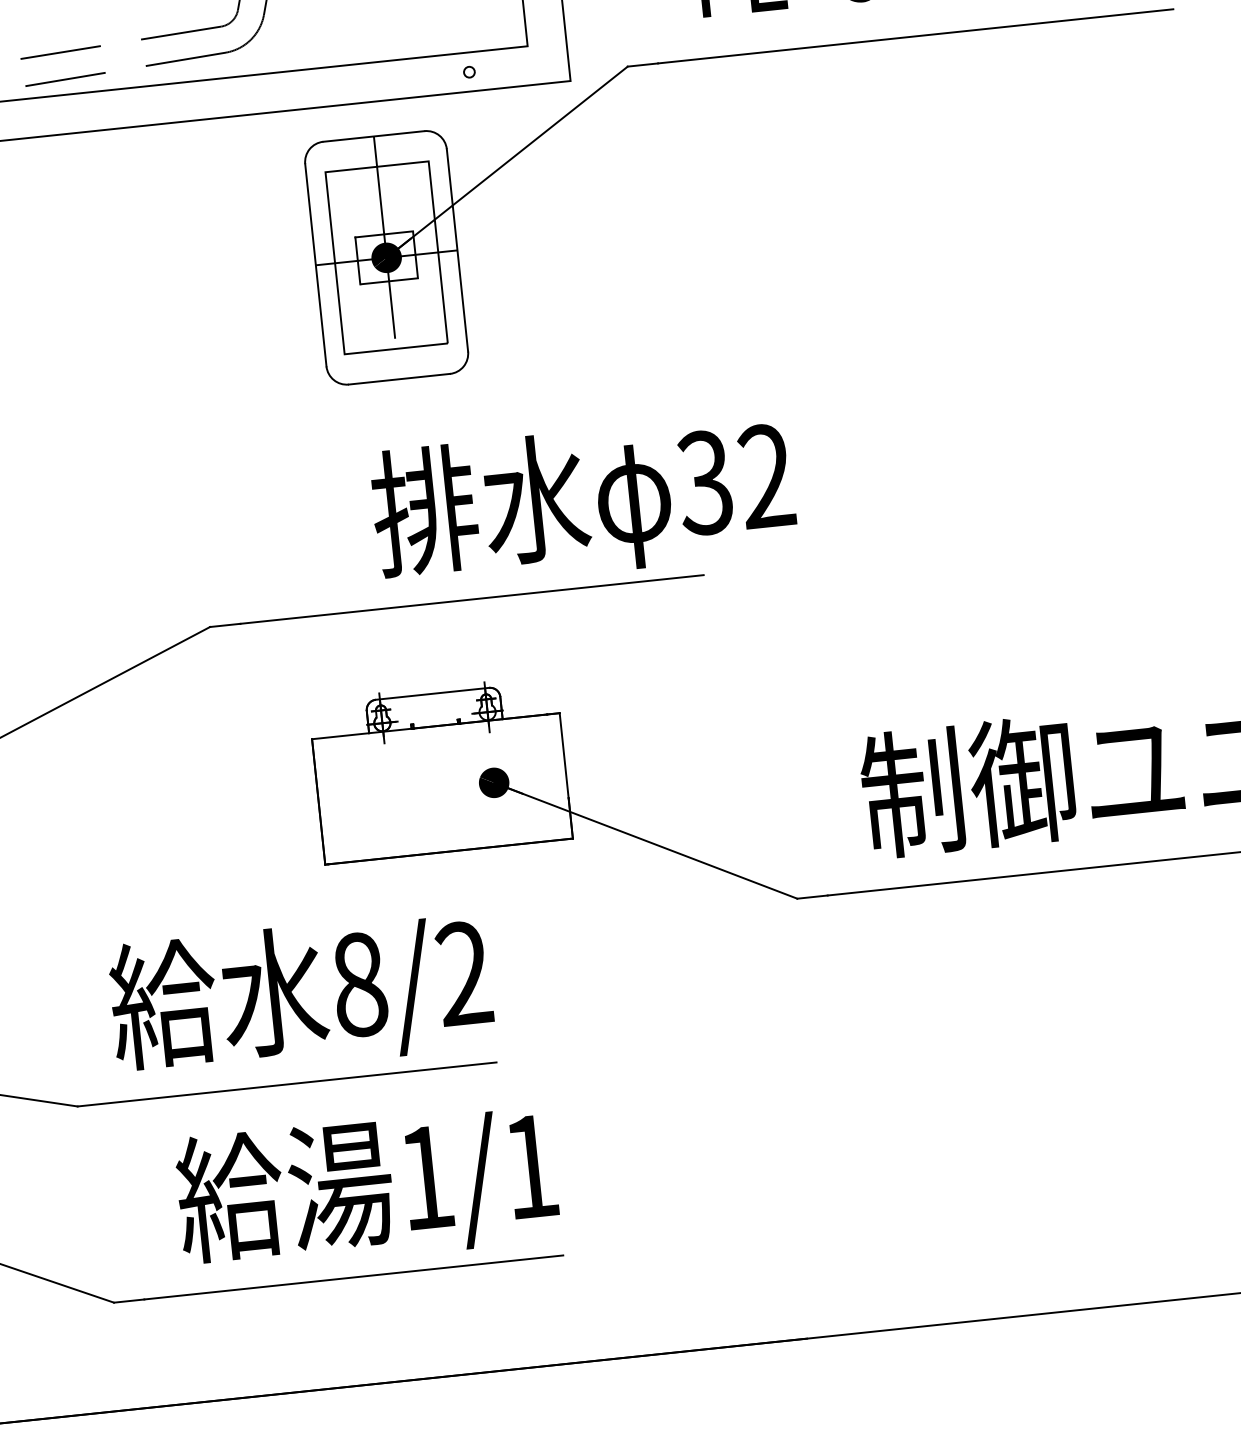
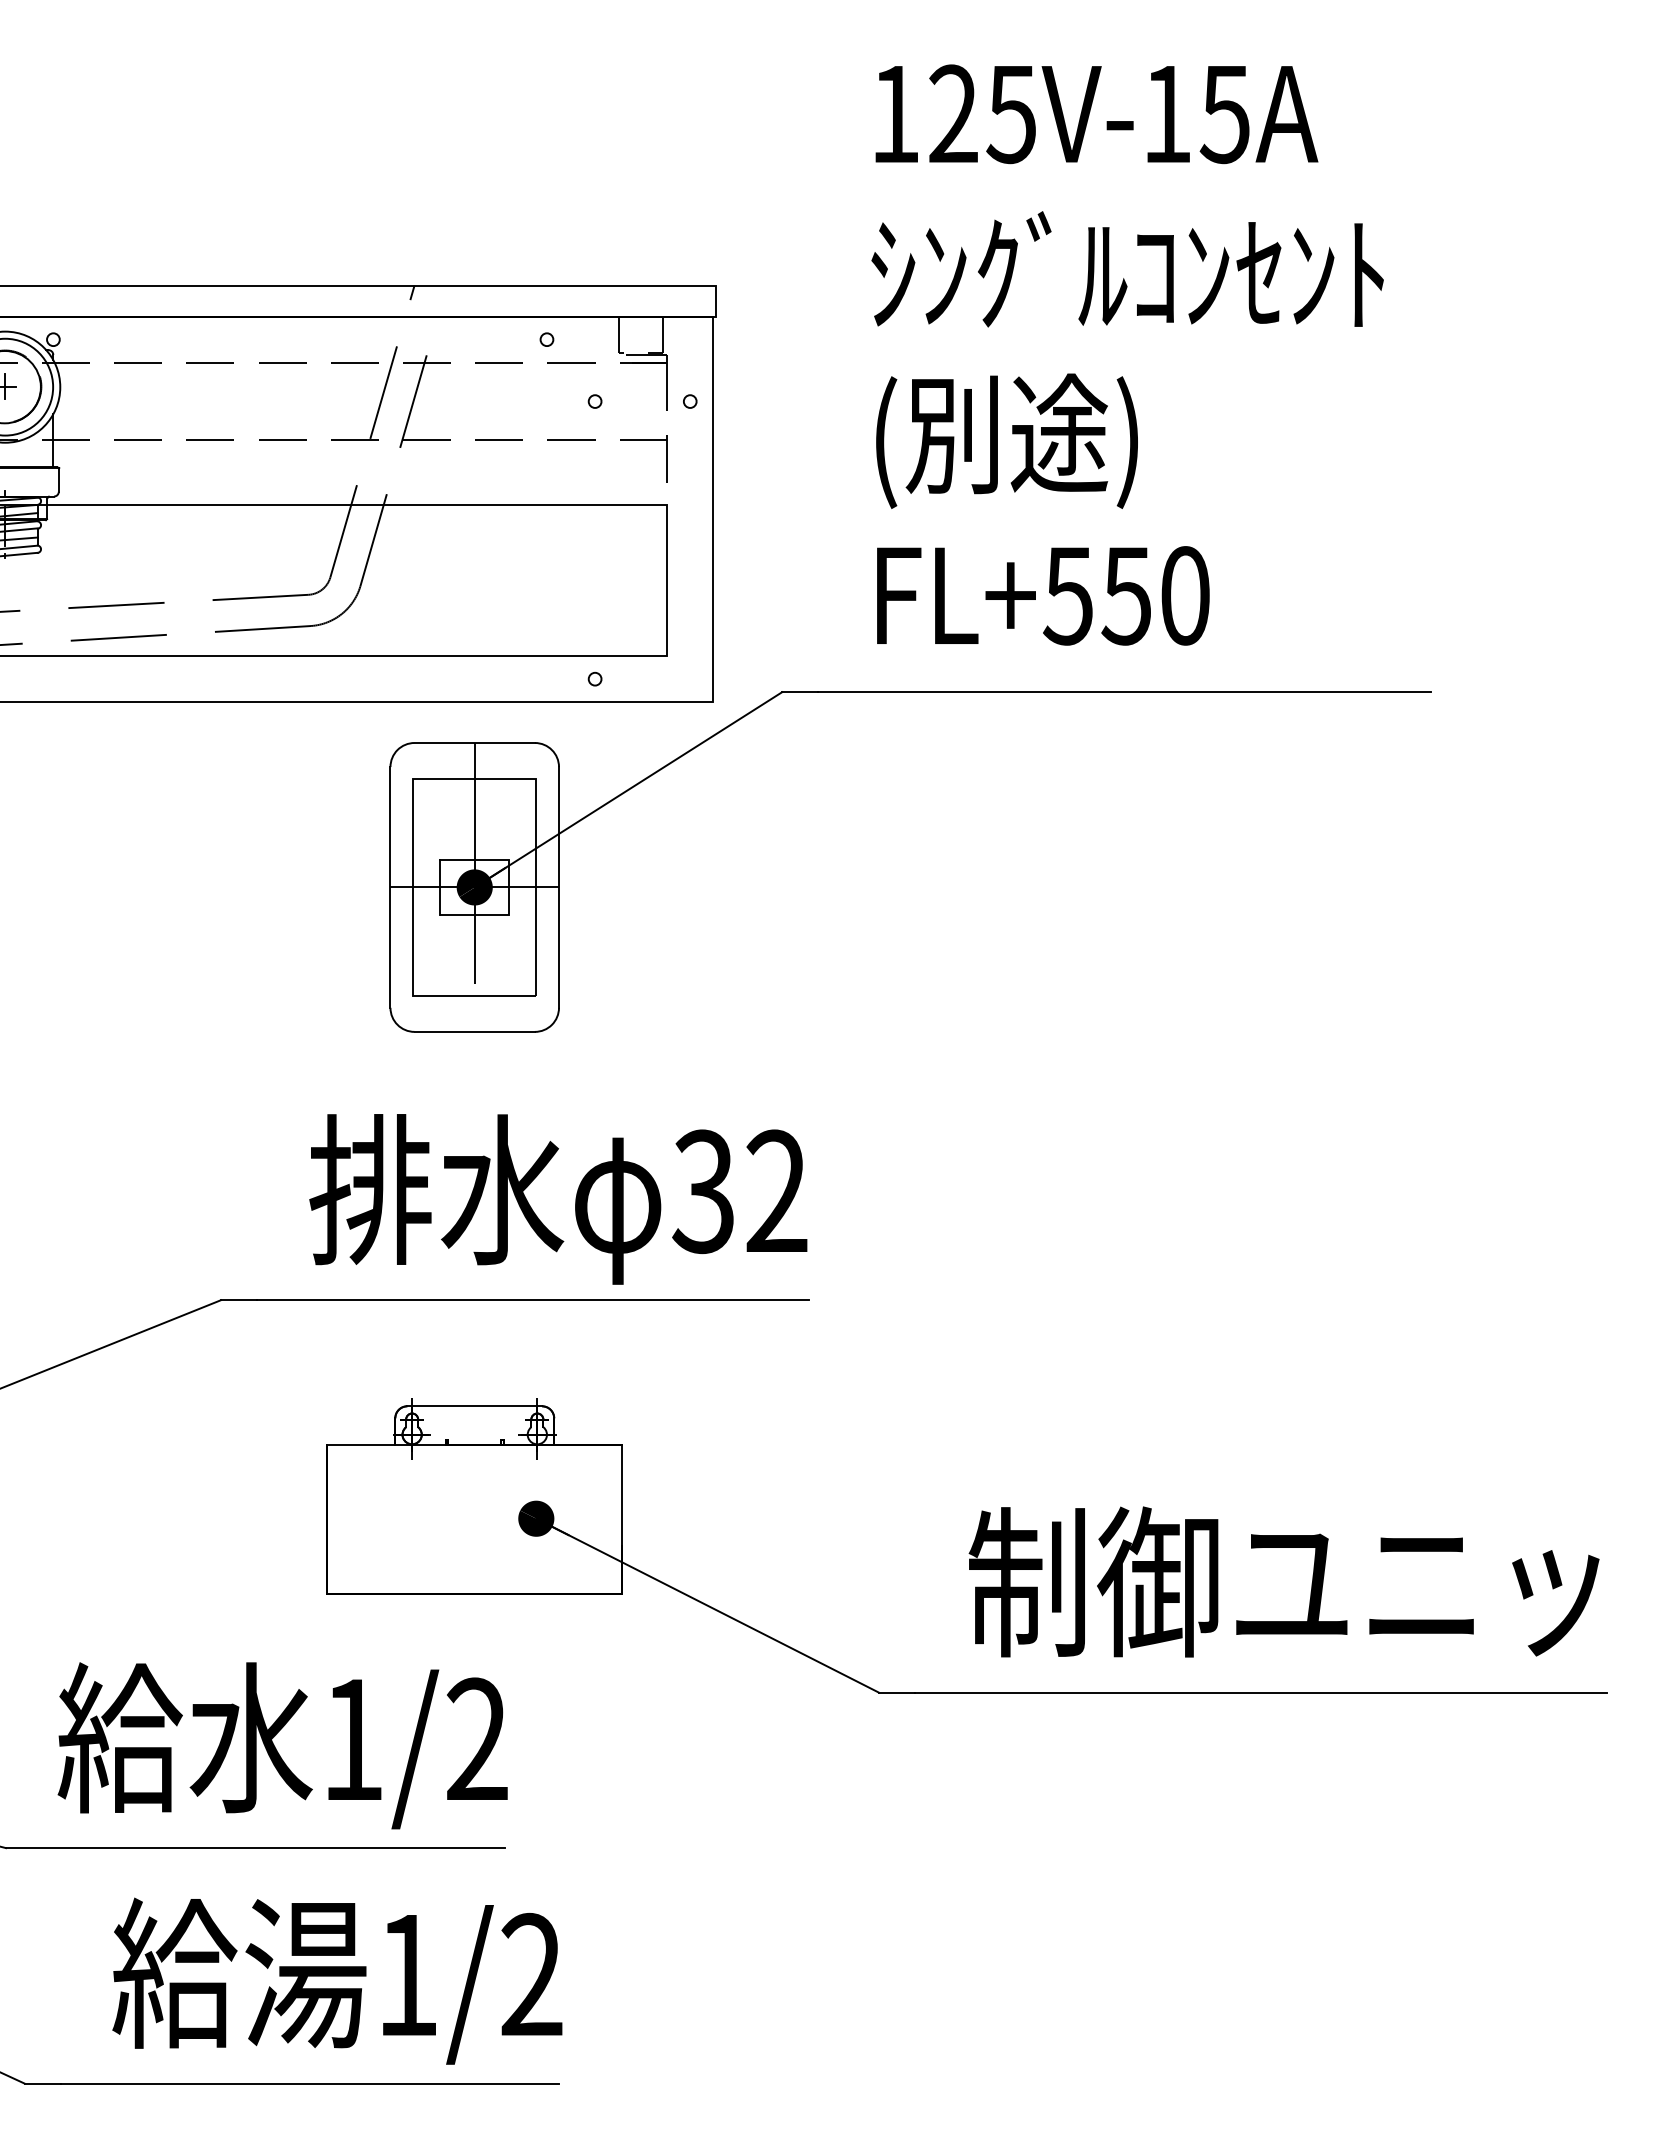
text: (583, 502) -> (558, 1199), moved
text: (360, 984) -> (353, 1739), 8/2 -> 1/2
text: (530, 1165) -> (531, 1973), 1/1 -> 1/2

